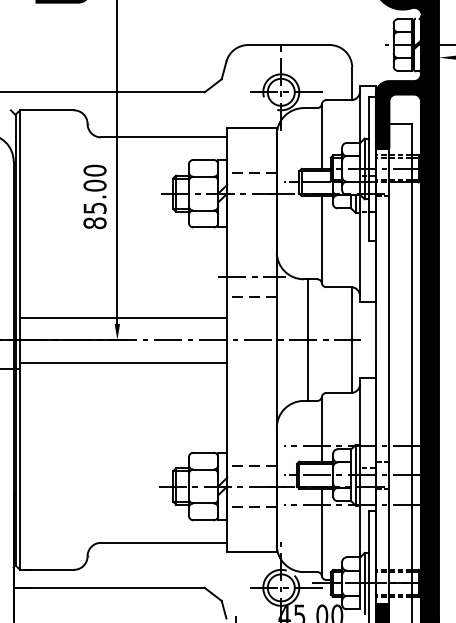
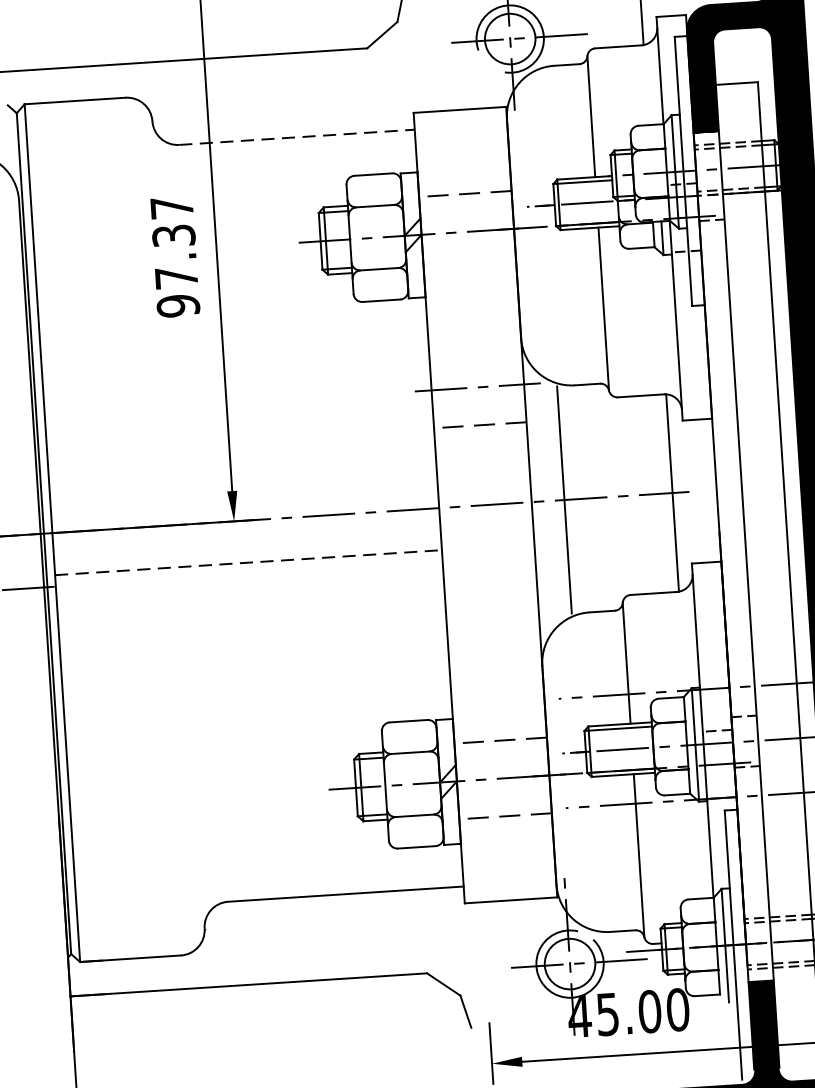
line: (164, 137) -> (297, 137), solid -> dashed
text: (94, 196) -> (174, 256), 85.00 -> 97.37
line: (123, 317) -> (242, 478), removed
line: (308, 339) -> (564, 498), moved
line: (123, 362) -> (248, 562), solid -> dashed

